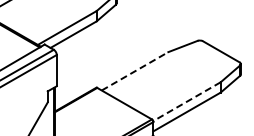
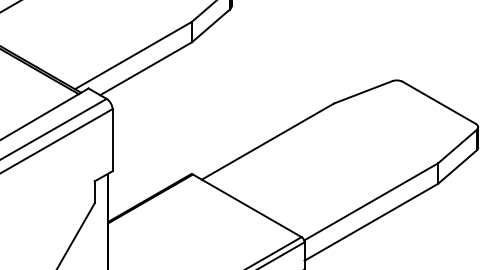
line: (135, 71) -> (268, 141), dashed -> solid
line: (187, 101) -> (372, 201), dashed -> solid

